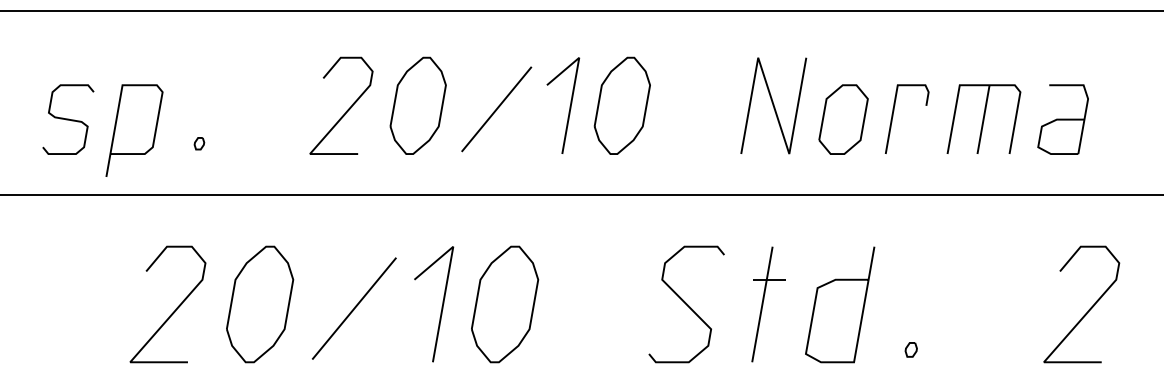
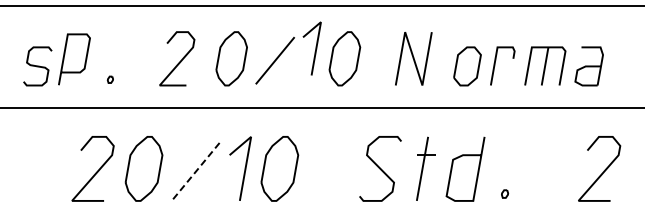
line: (569, 105) -> (315, 48), moved
line: (773, 105) -> (413, 58), moved
curve: (347, 108) -> (180, 60), moved
curve: (116, 130) -> (64, 59), moved
line: (354, 309) -> (196, 171), solid -> dashed

